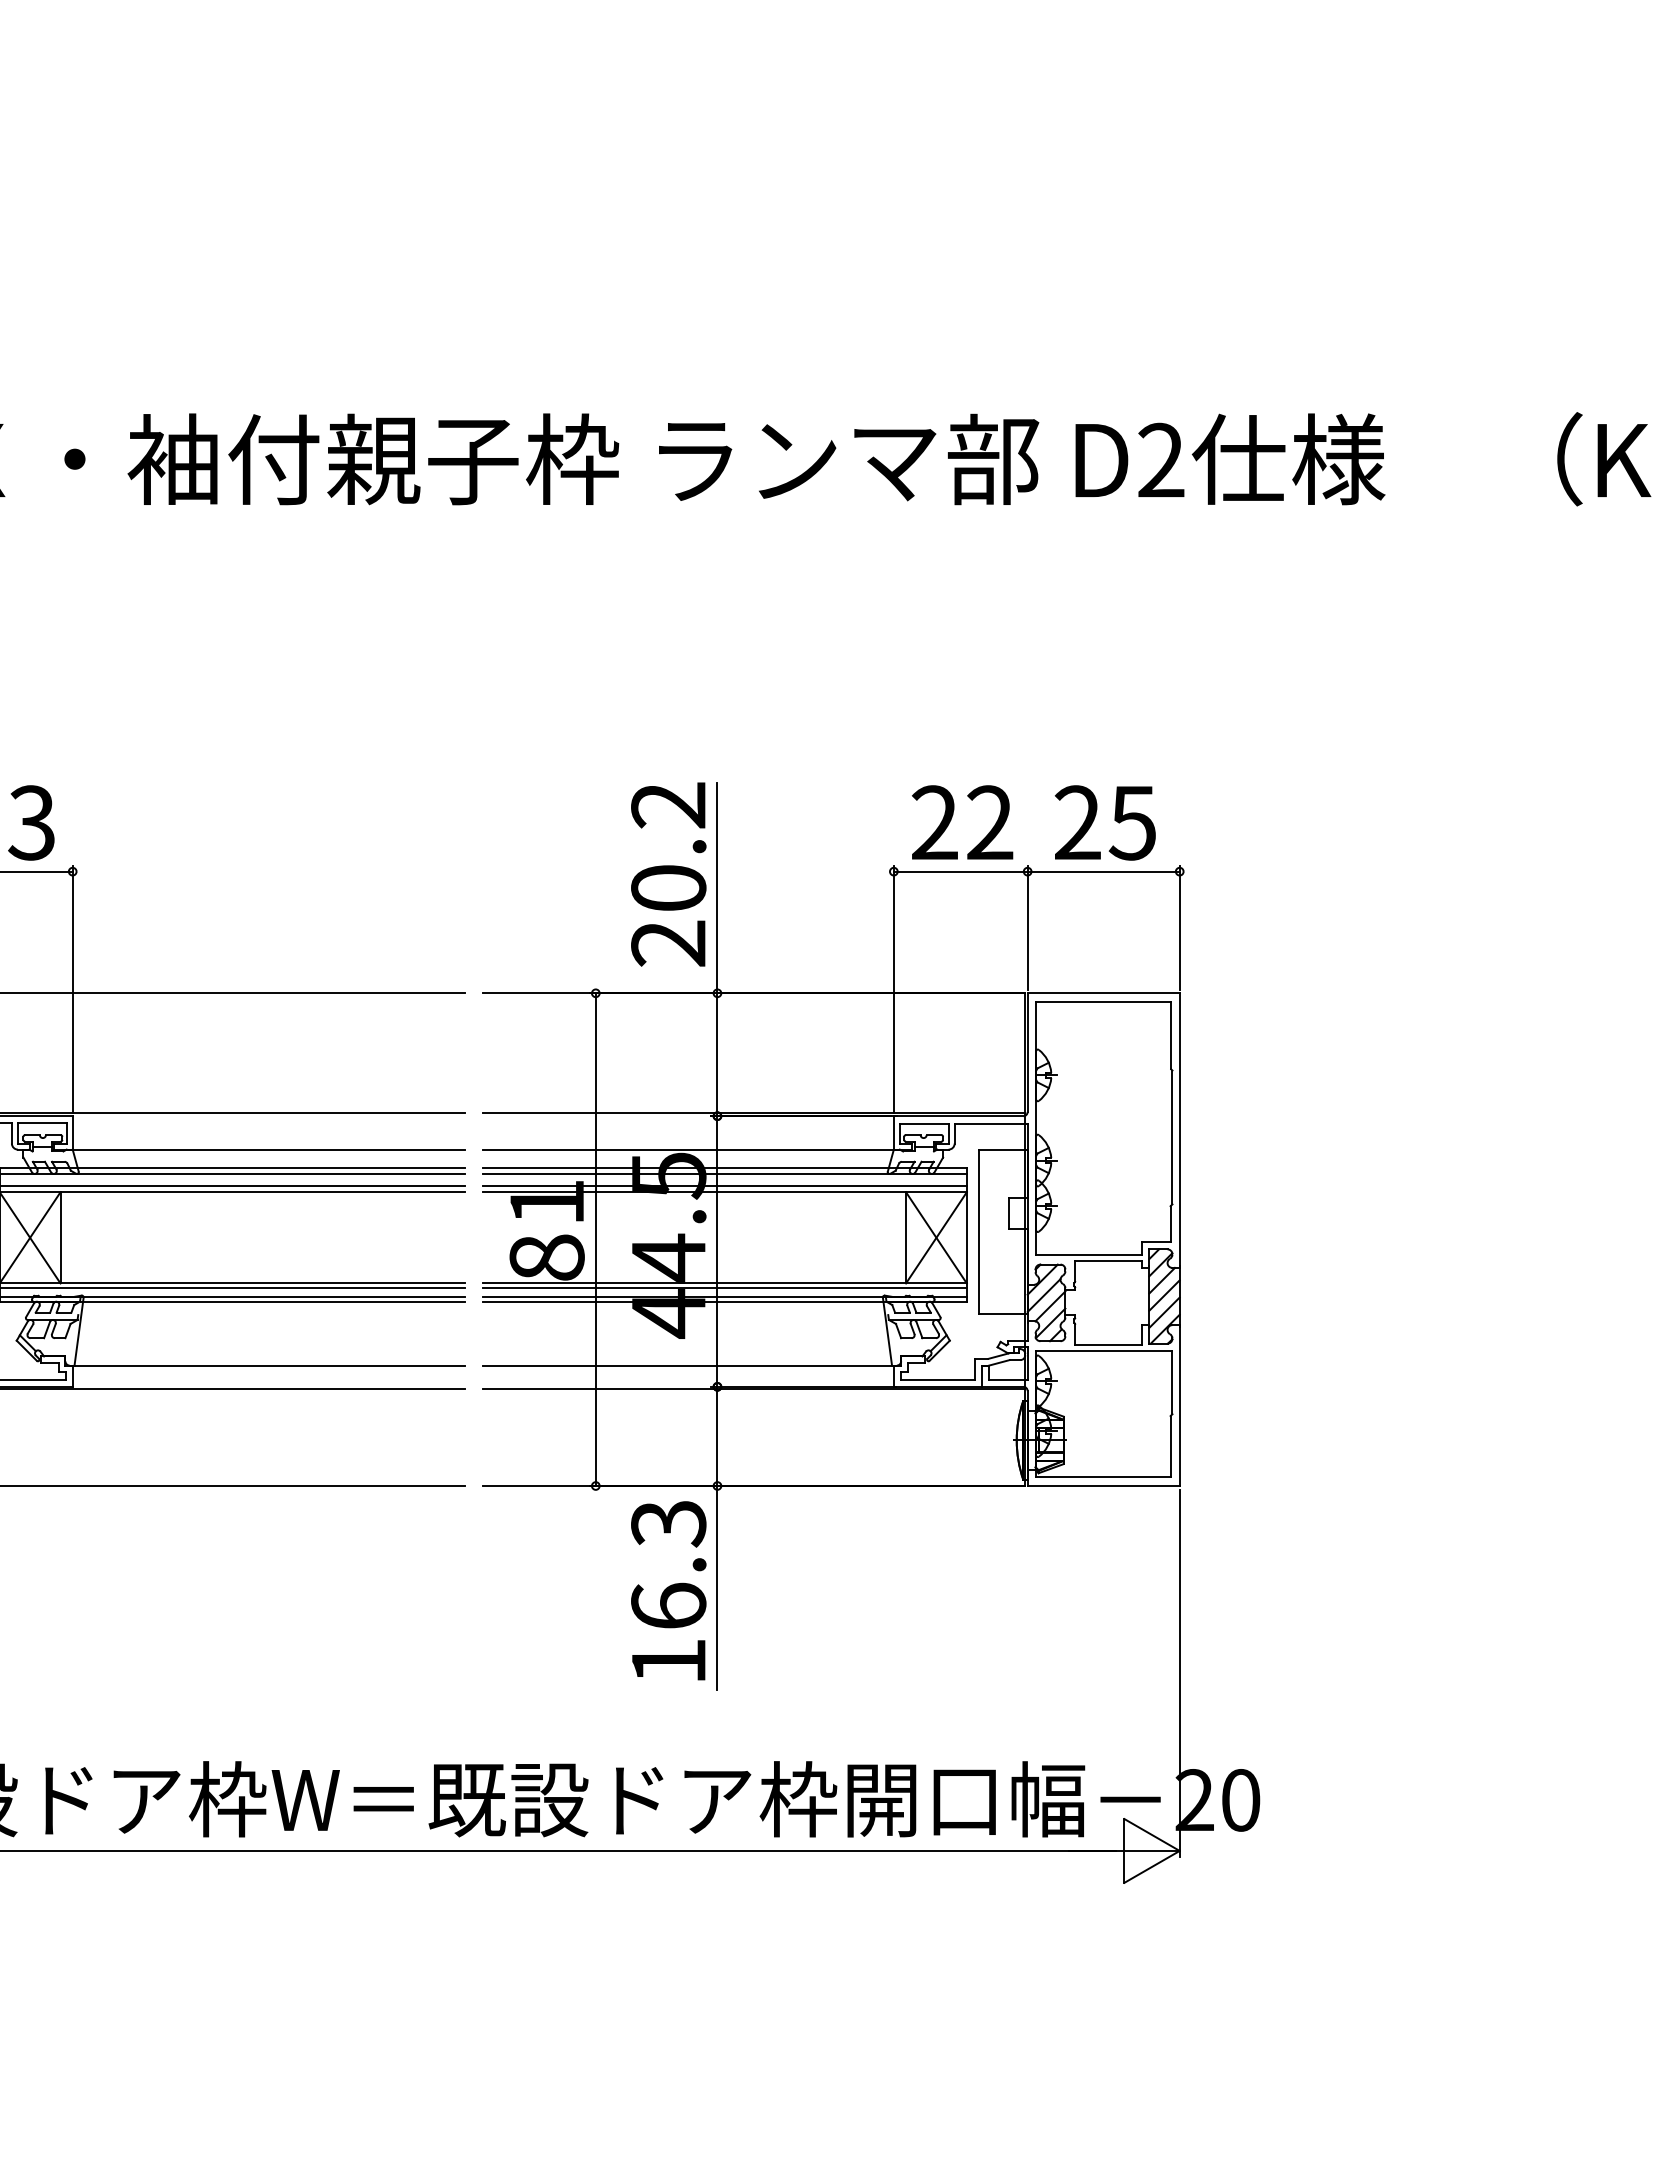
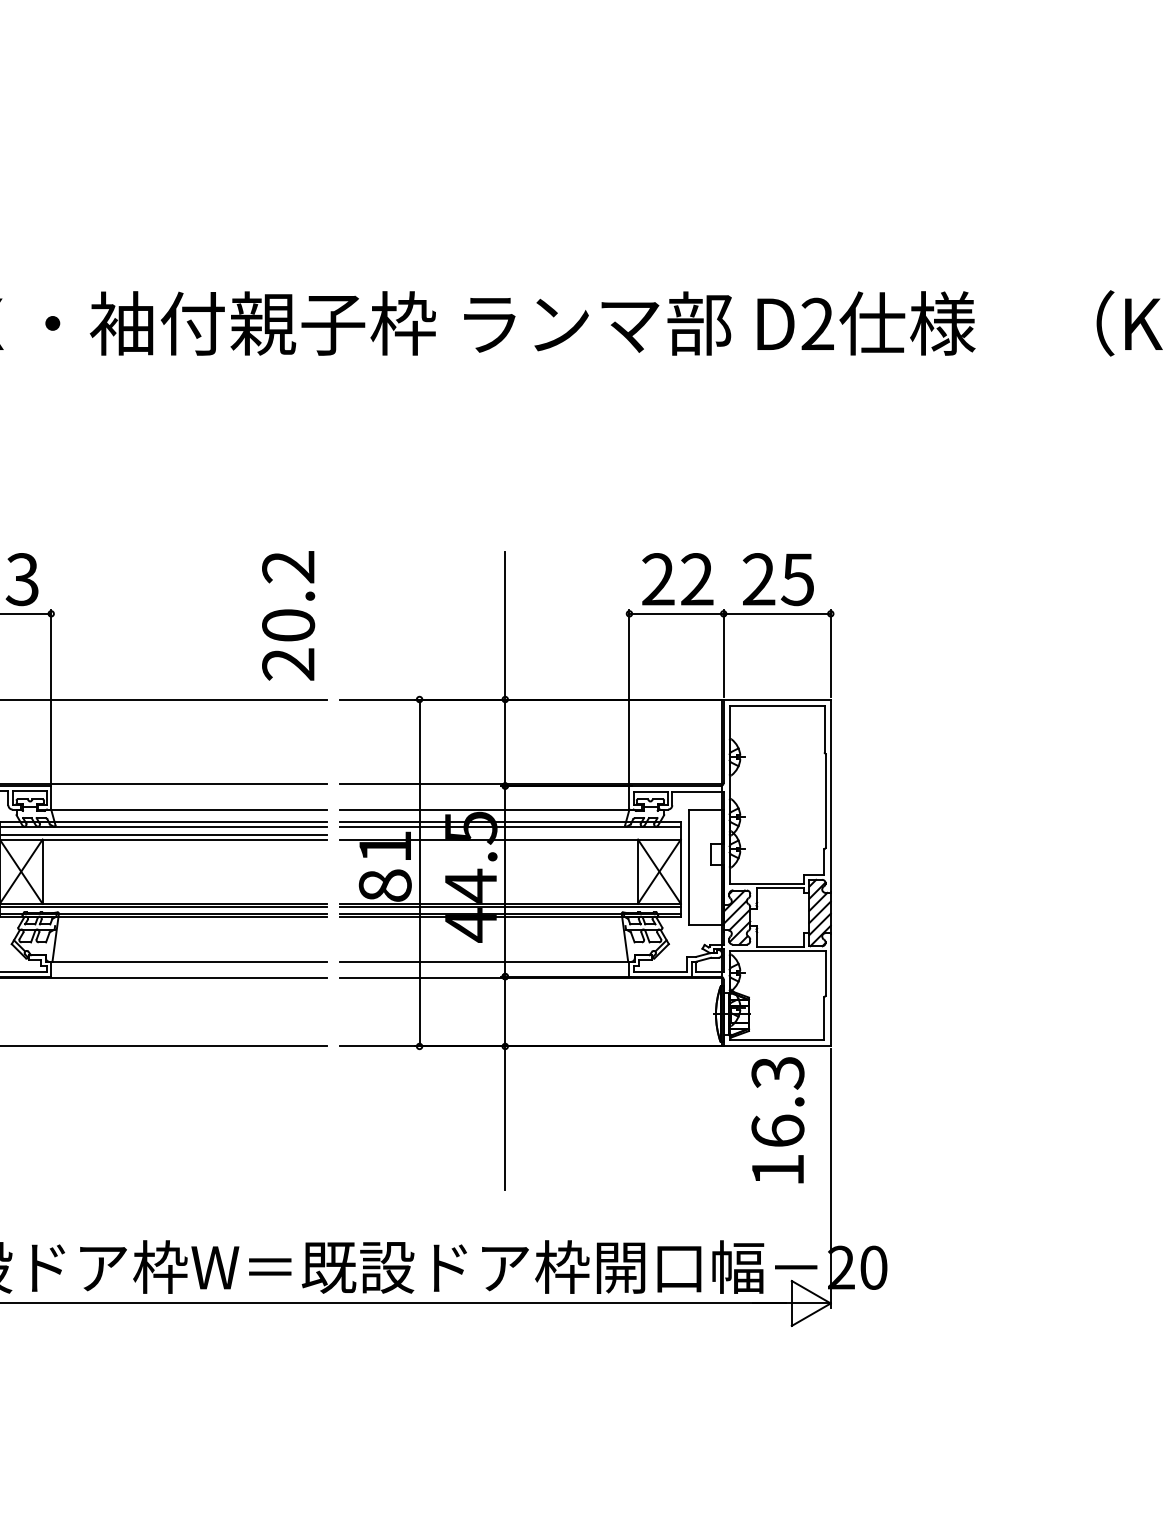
text: (668, 874) -> (288, 615), moved
line: (724, 1186) -> (510, 835), removed
text: (668, 1590) -> (777, 1120), moved

